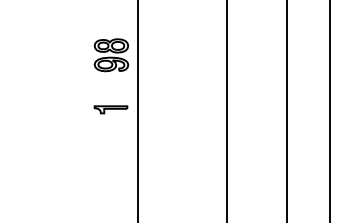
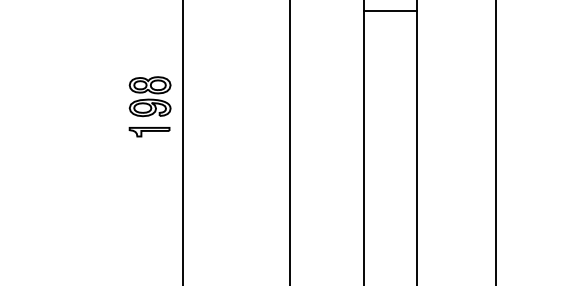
line: (308, 10) -> (390, 11), added
part: (110, 55) -> (149, 96), moved

